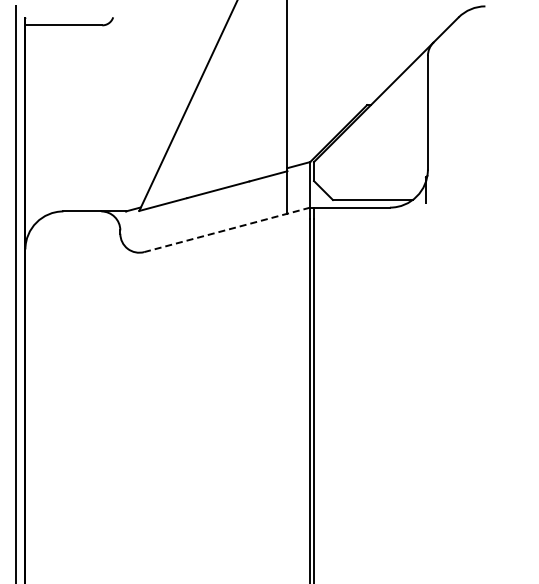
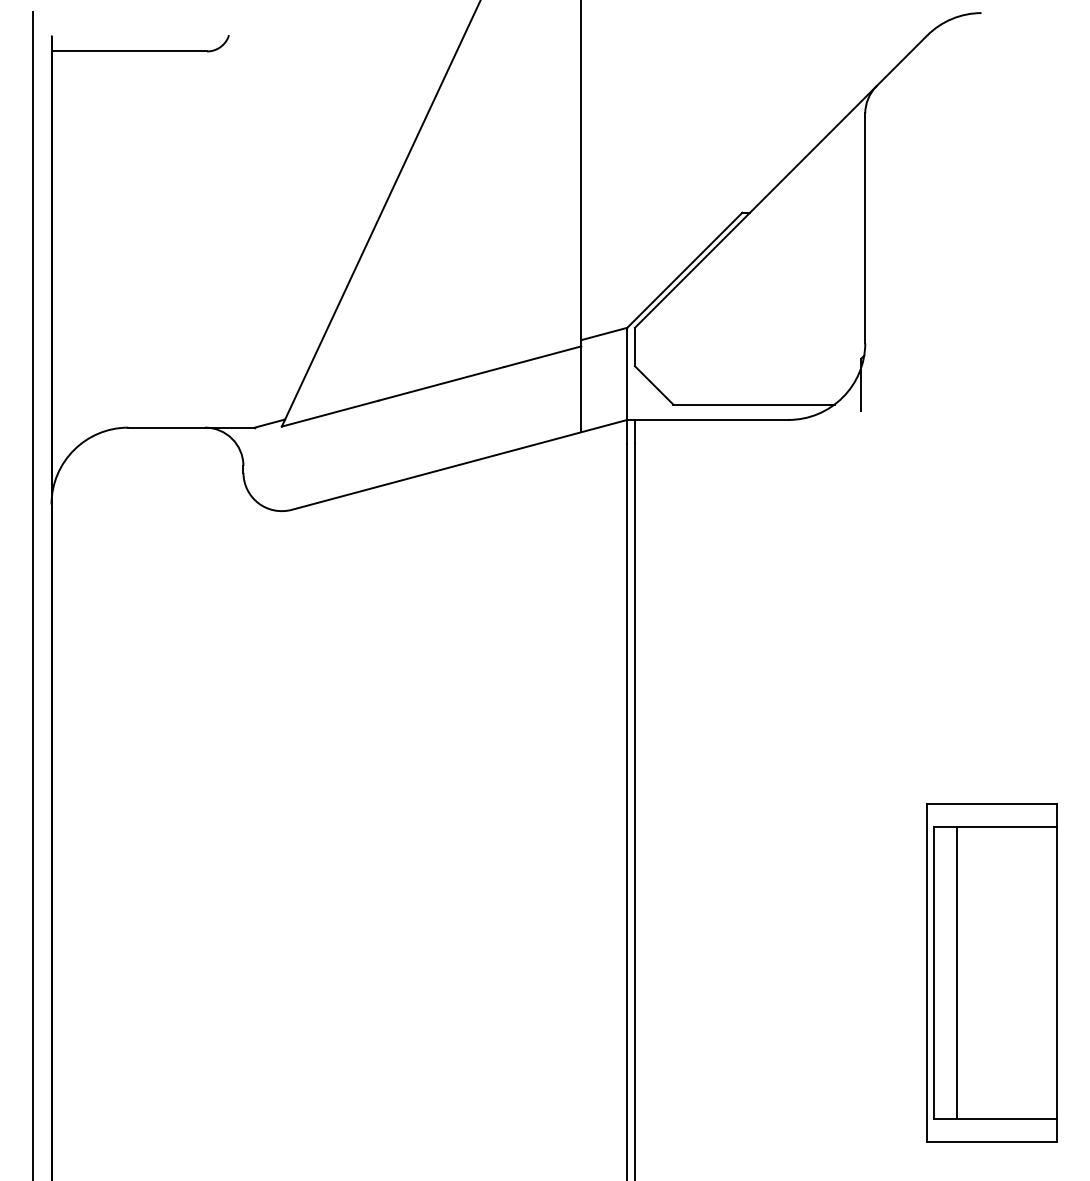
line: (227, 229) -> (460, 464), dashed -> solid
part: (490, 481) -> (991, 973), added

